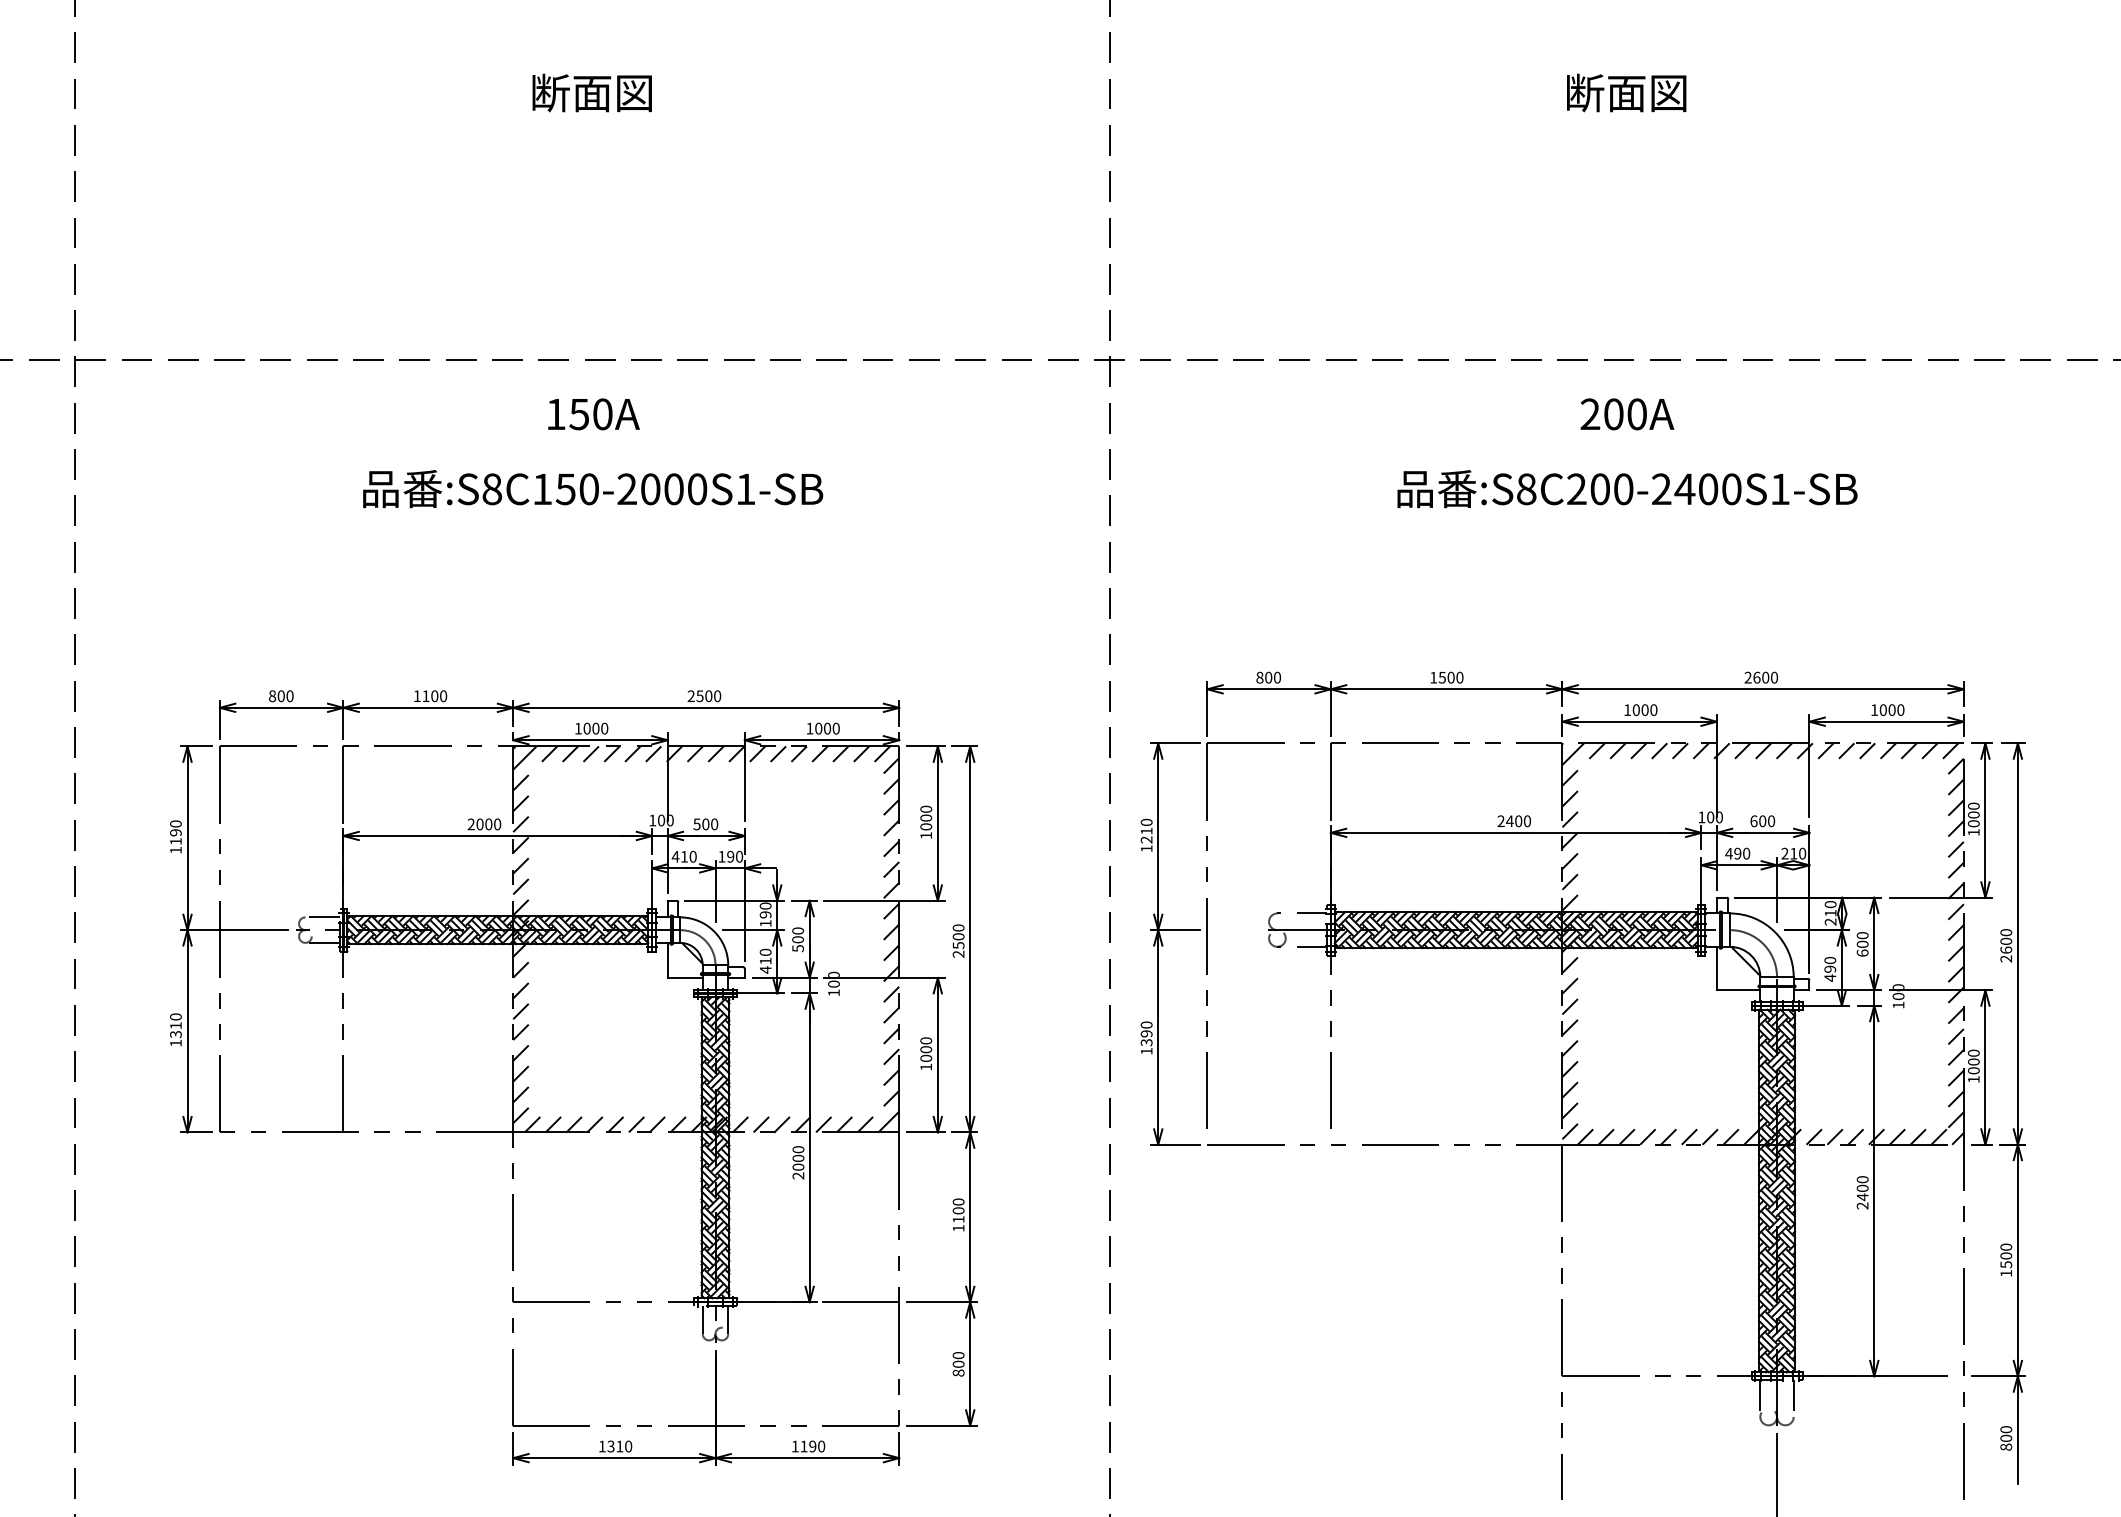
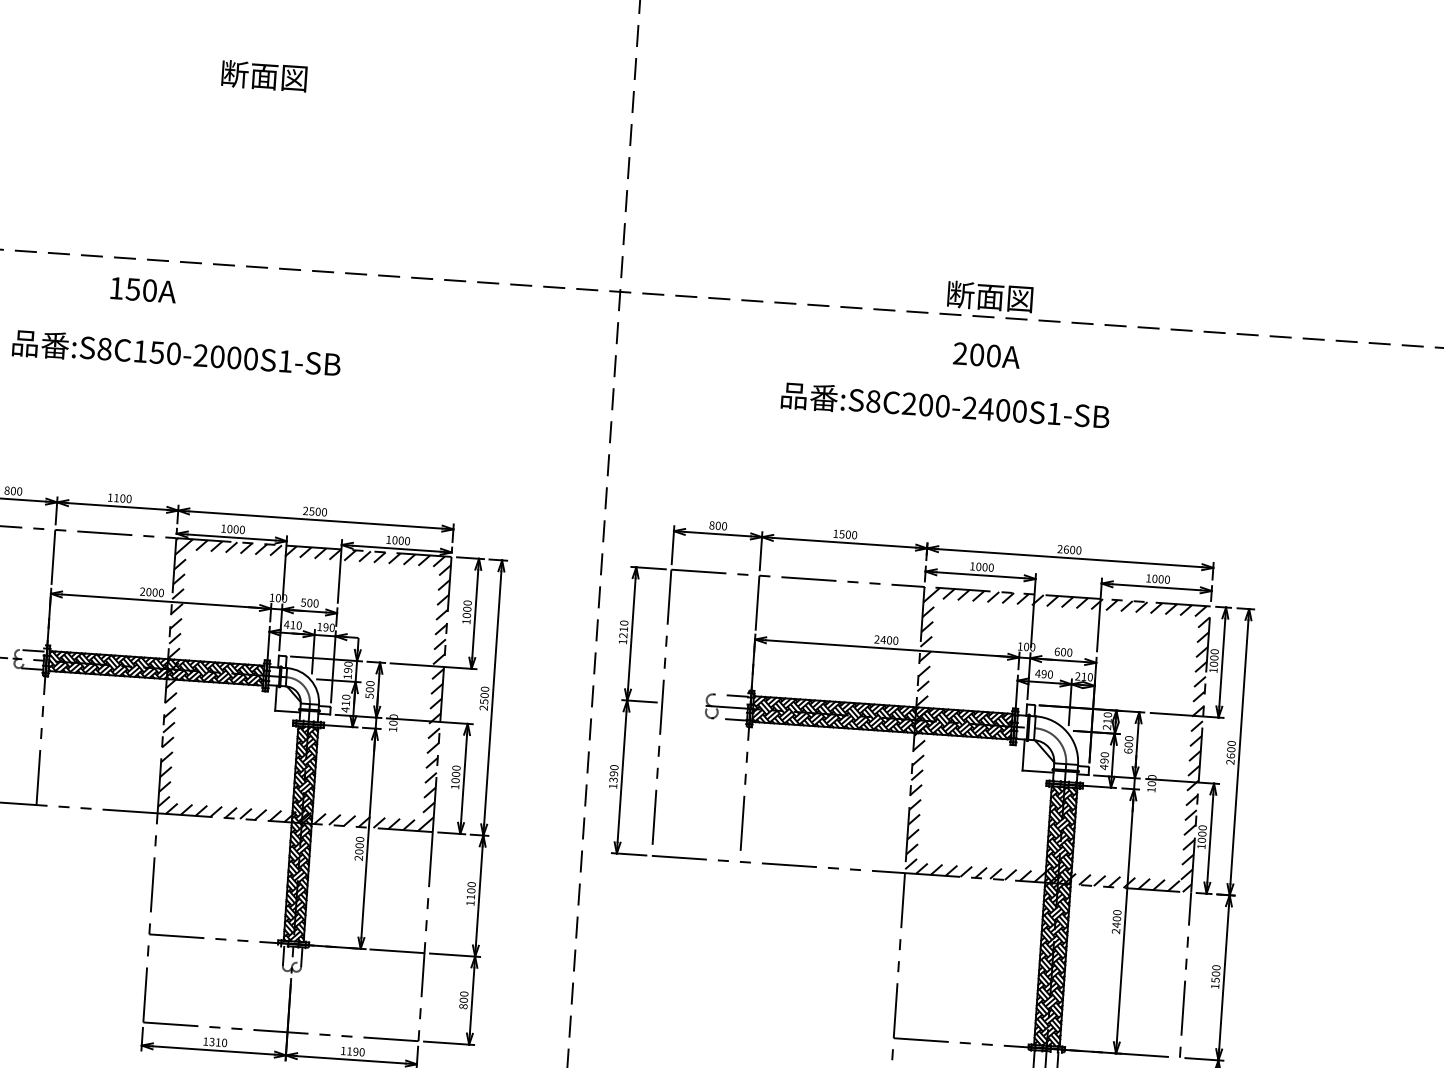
text: (1626, 92) -> (990, 296), moved
text: (593, 414) -> (143, 290), moved
text: (593, 489) -> (176, 354), moved
text: (1627, 489) -> (945, 406), moved

